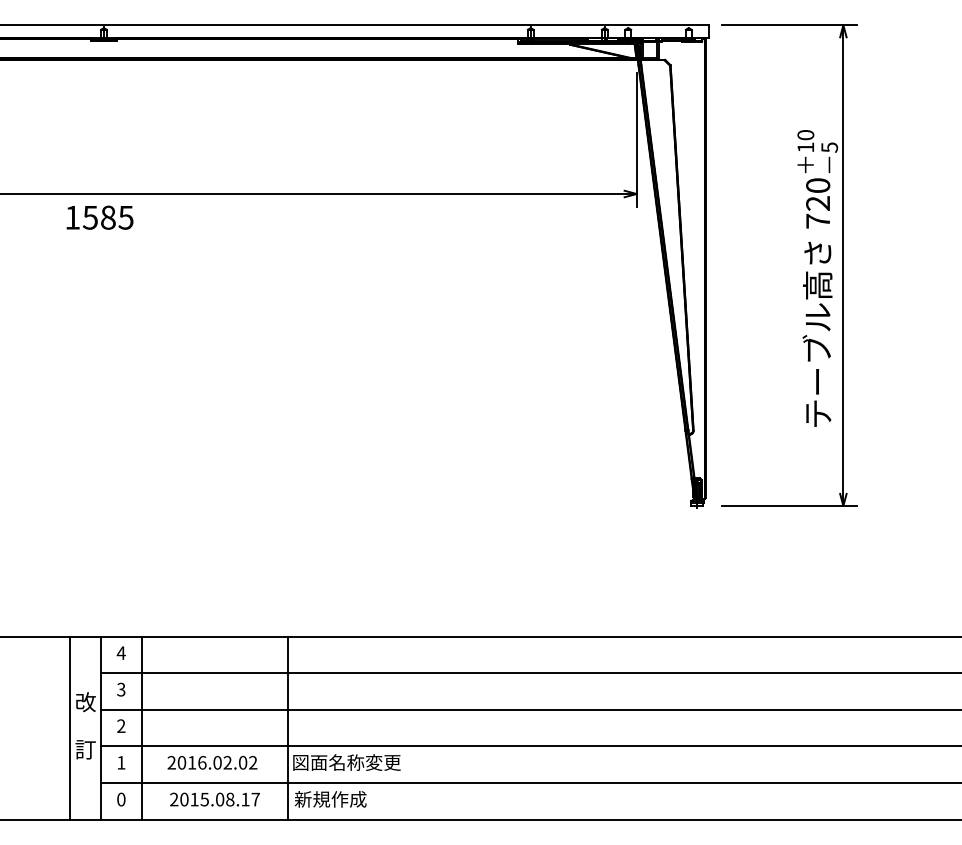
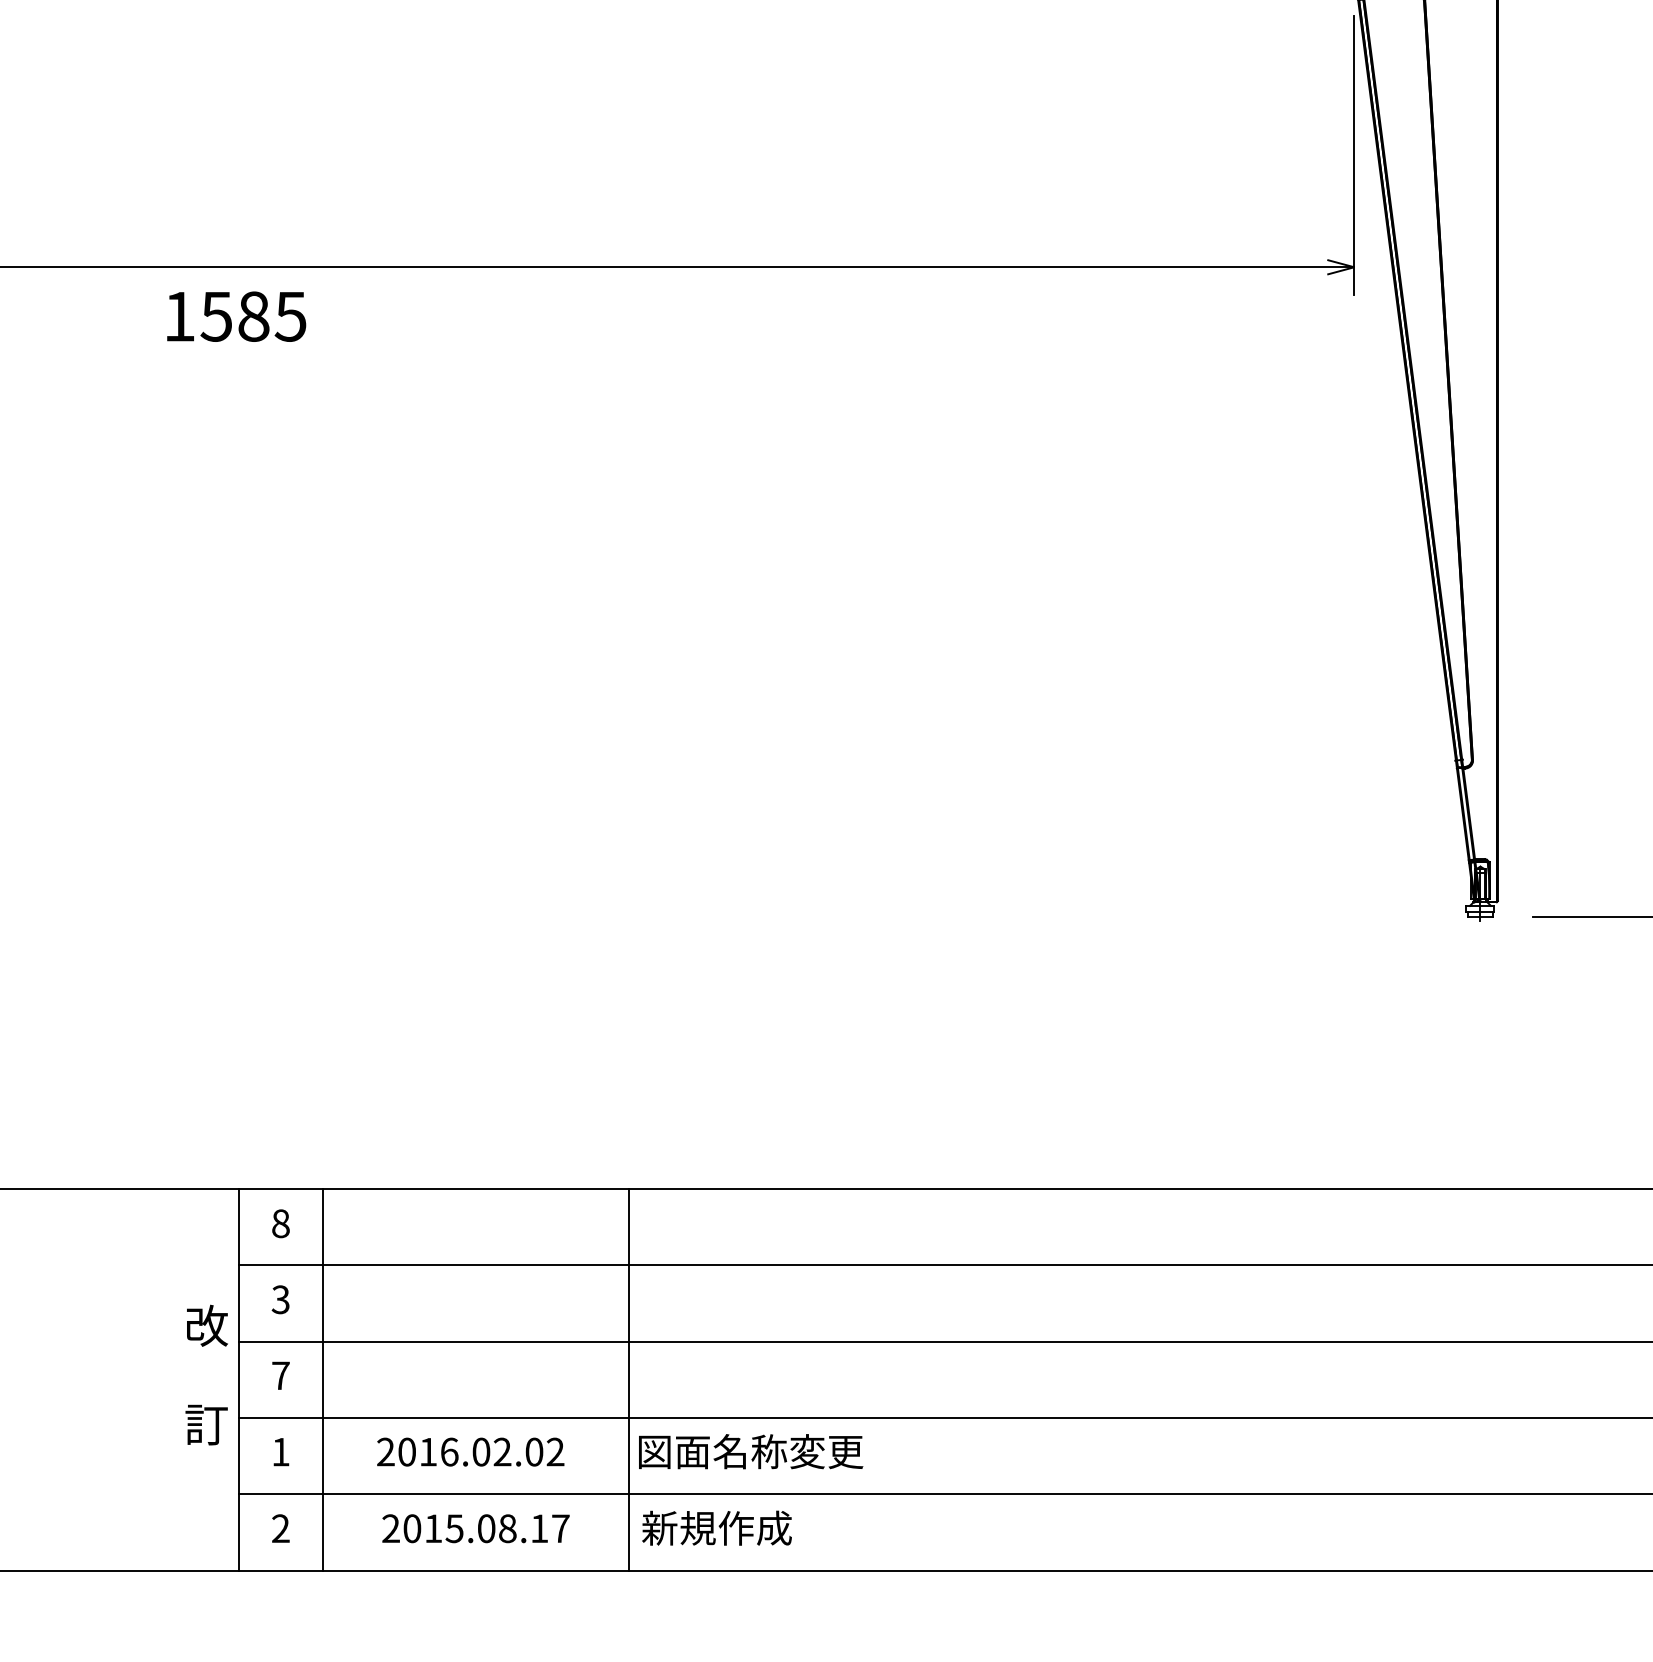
text: (120, 653) -> (279, 1224), 4 -> 8
text: (121, 725) -> (281, 1374), 2 -> 7
line: (70, 727) -> (175, 1378), removed
text: (121, 799) -> (281, 1528), 0 -> 2

